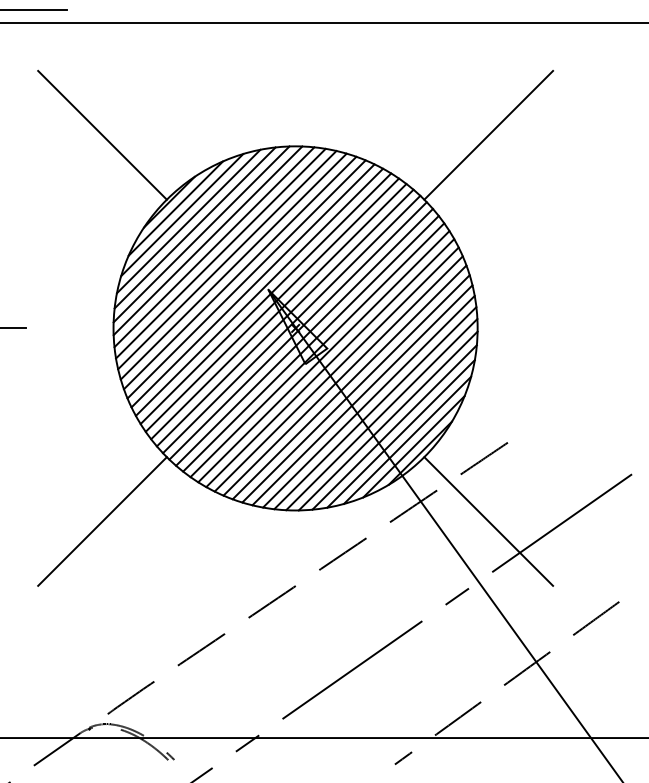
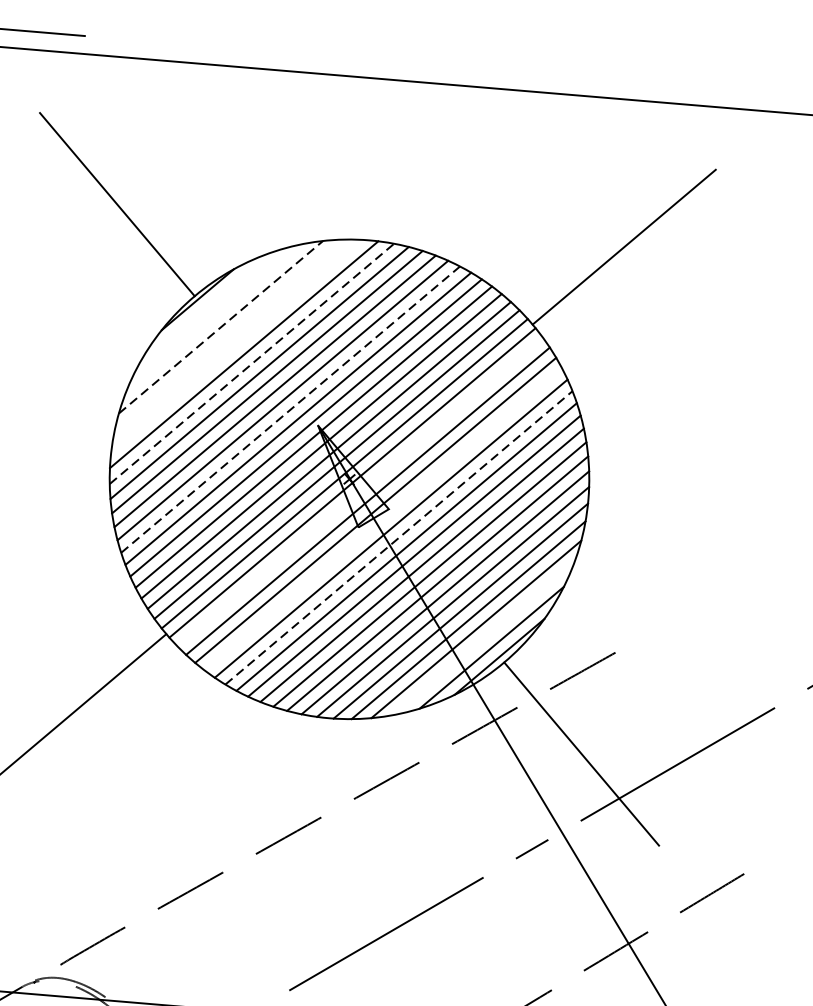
line: (175, 208) -> (205, 308), removed
line: (182, 215) -> (213, 318), removed
line: (189, 221) -> (222, 327), solid -> dashed
line: (194, 227) -> (227, 335), removed
line: (201, 234) -> (236, 345), removed
line: (214, 246) -> (252, 362), solid -> dashed
line: (246, 279) -> (290, 409), solid -> dashed
line: (304, 336) -> (360, 490), removed
line: (323, 356) -> (383, 519), removed
line: (337, 369) -> (399, 537), solid -> dashed
line: (407, 439) -> (484, 637), removed

